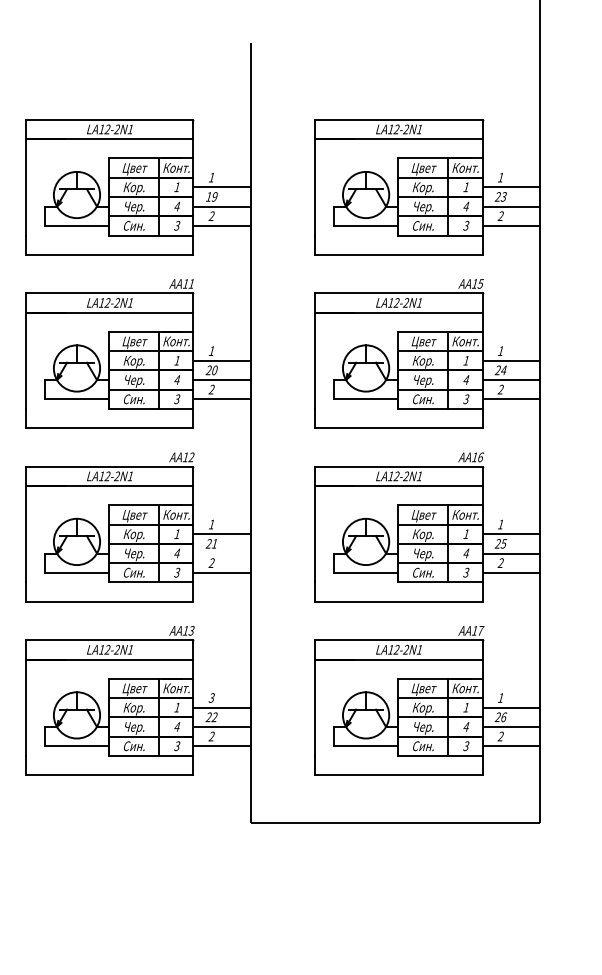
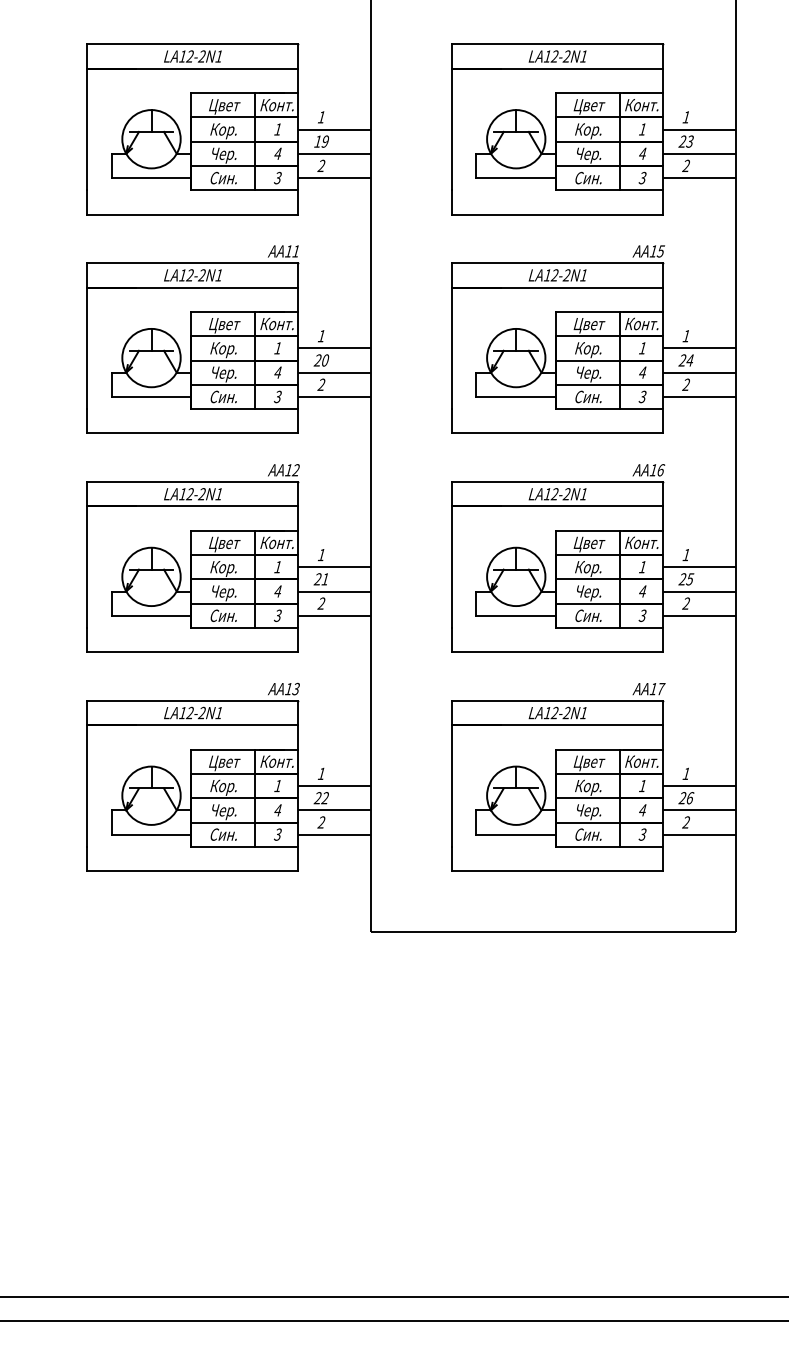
line: (222, 553) -> (334, 591), added
text: (211, 697) -> (321, 773), 3 -> 1

